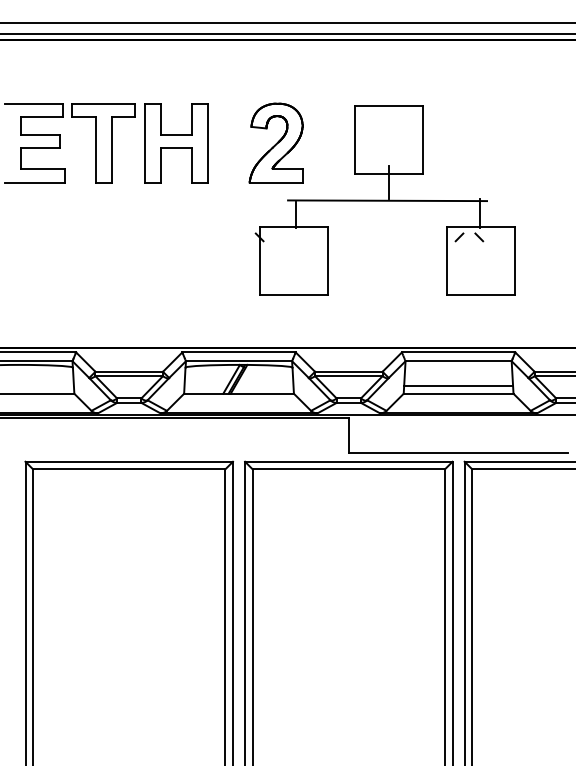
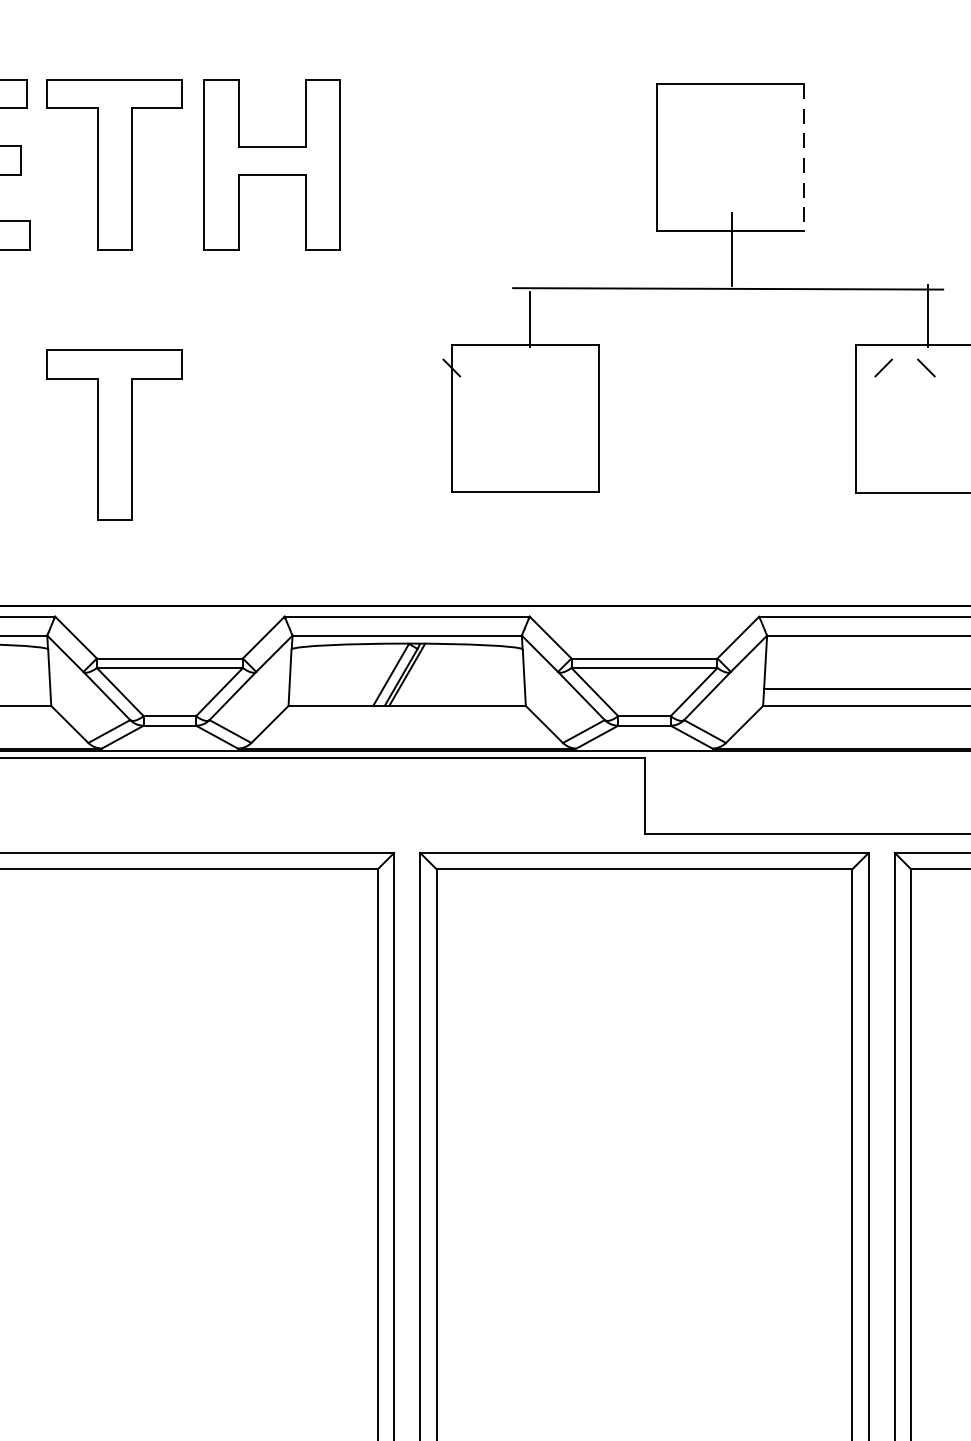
line: (422, 140) -> (803, 158), solid -> dashed
part: (275, 142) -> (485, 162), removed
part: (103, 268) -> (114, 435), added

